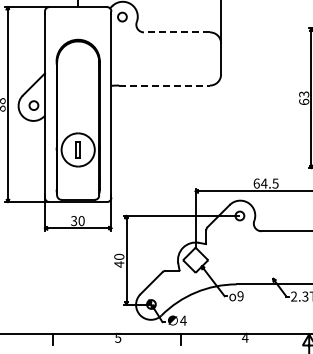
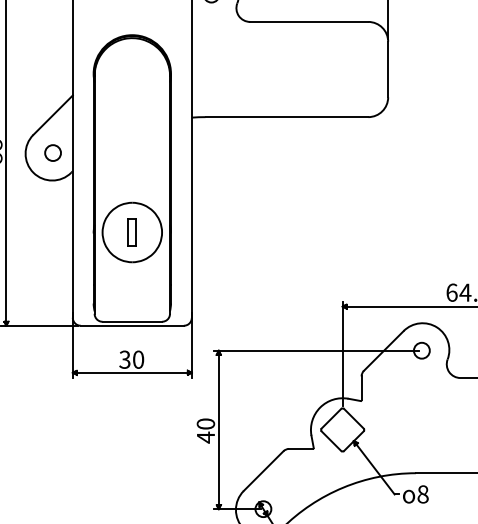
line: (176, 32) -> (308, 22), dashed -> solid
line: (165, 85) -> (288, 117), dashed -> solid
text: (240, 296) -> (422, 494), 9 -> 8

